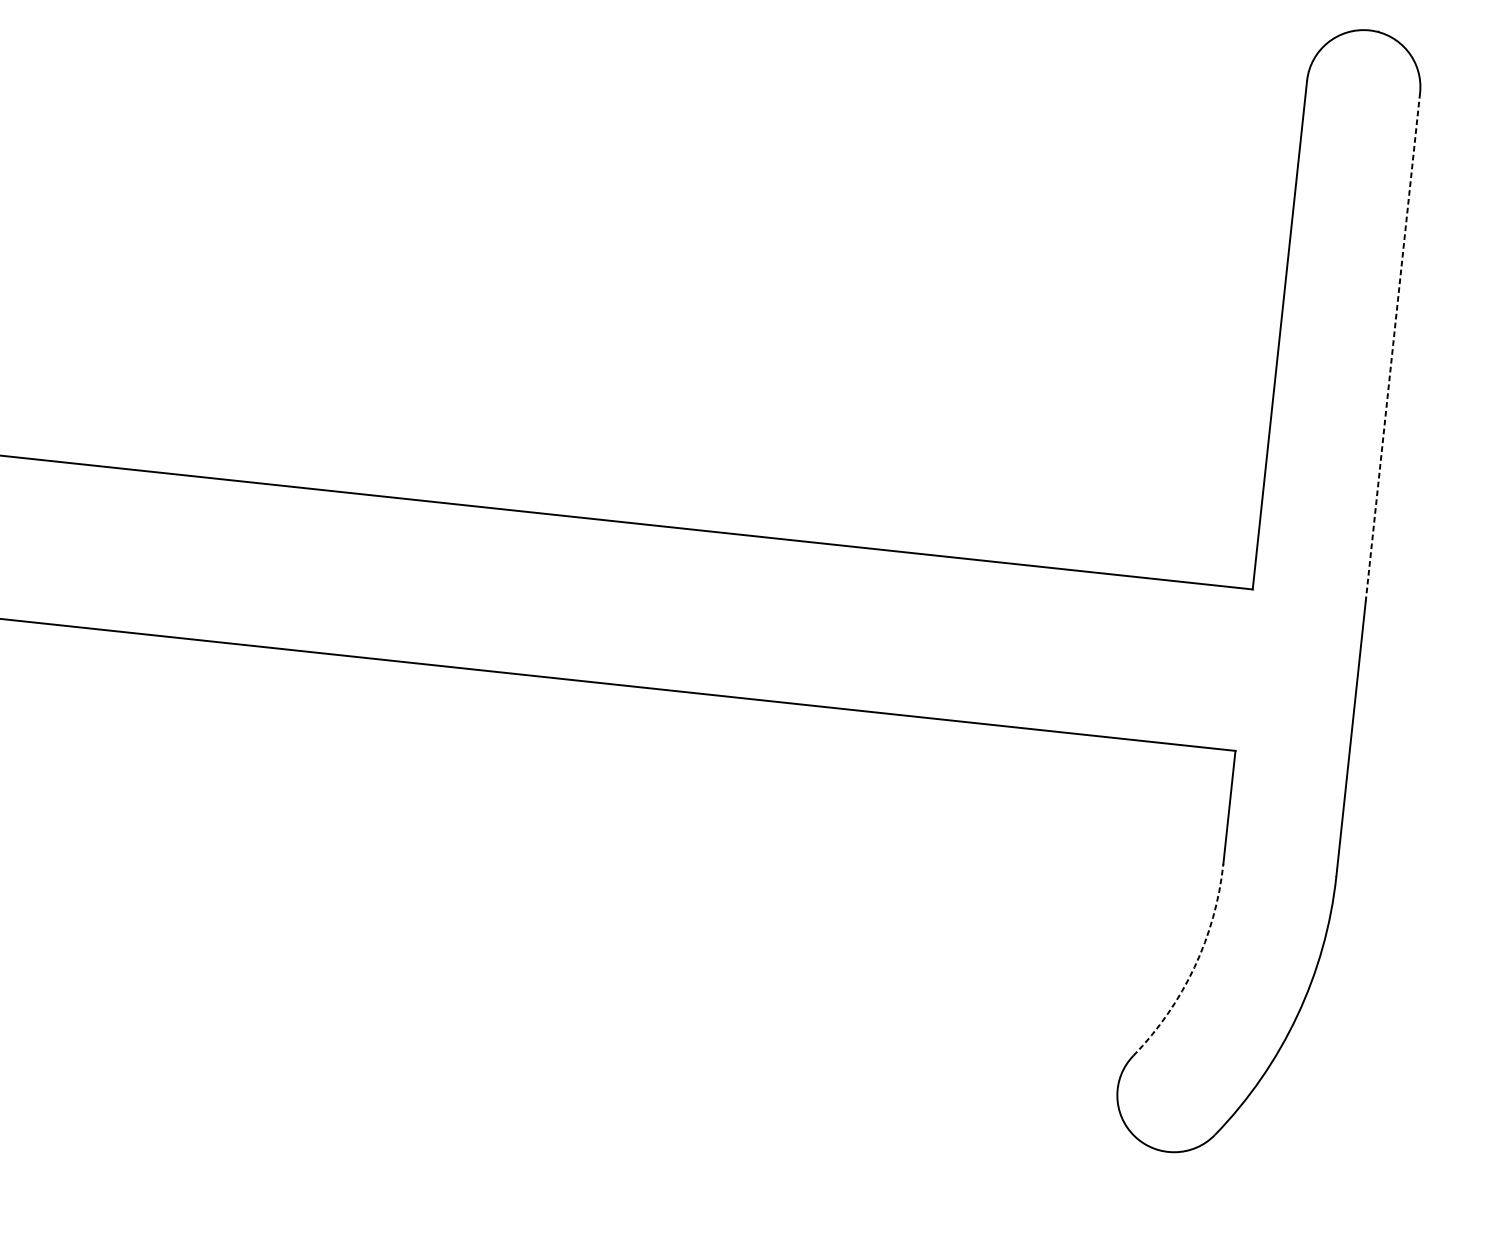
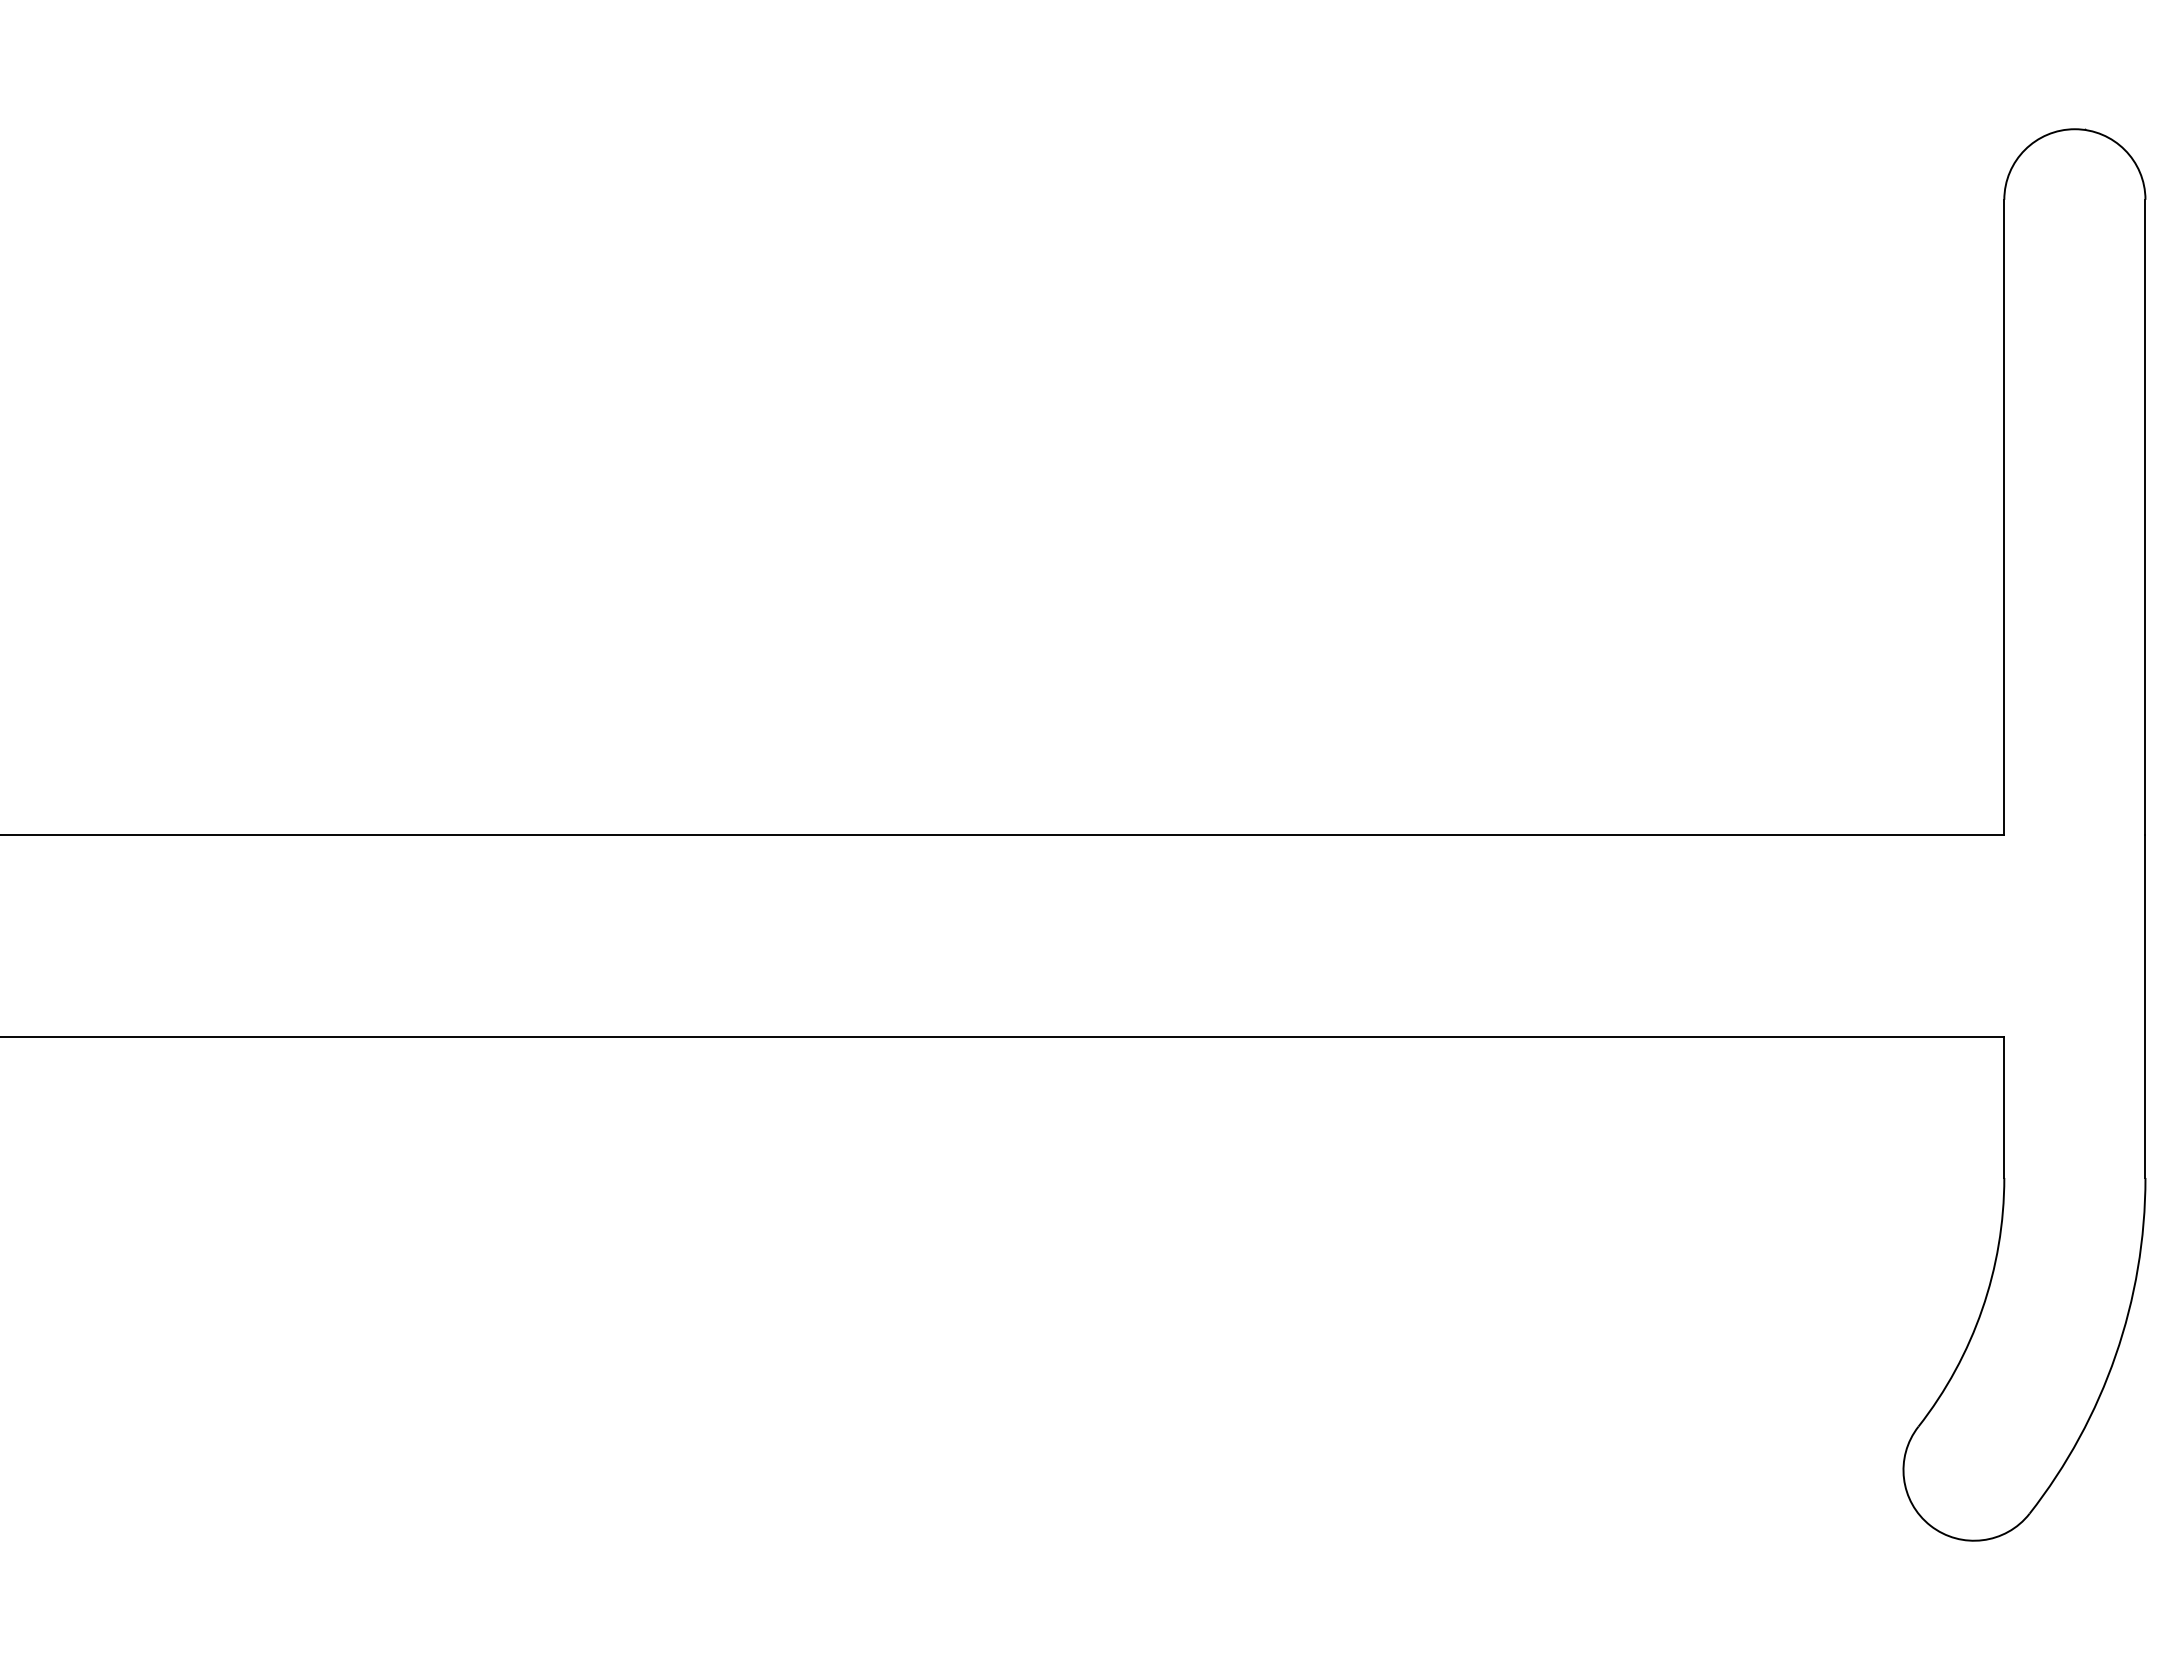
line: (1392, 347) -> (2145, 517), dashed -> solid
arc: (1194, 967) -> (1982, 1309), dashed -> solid

